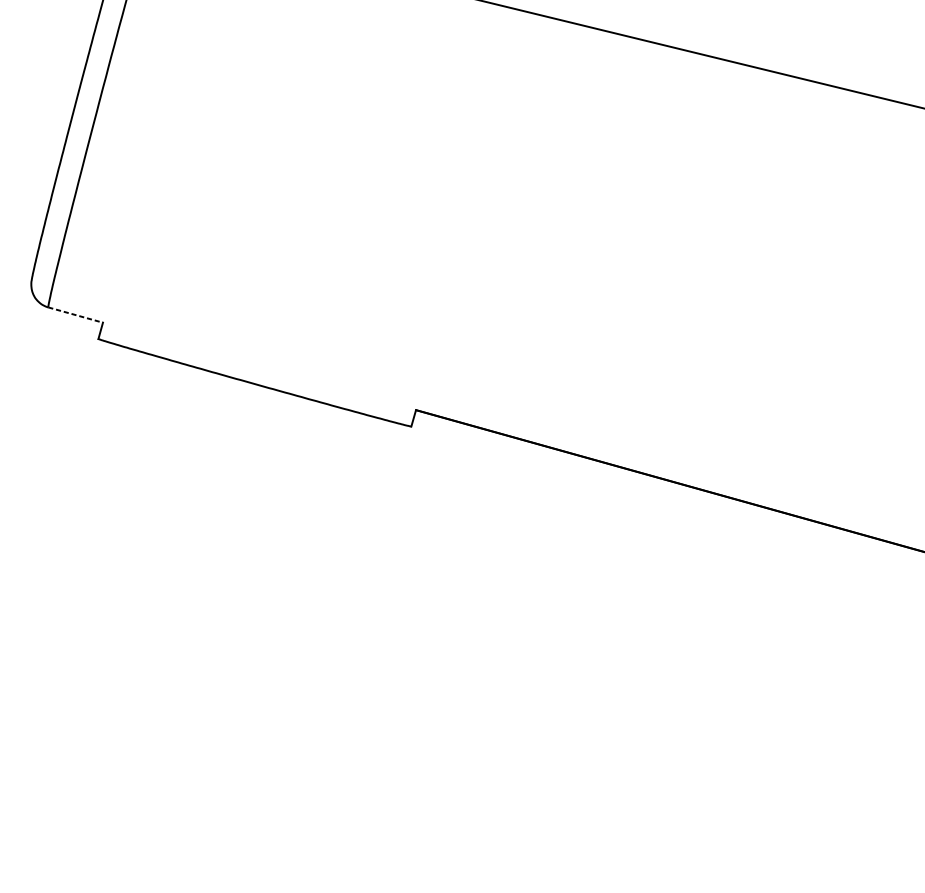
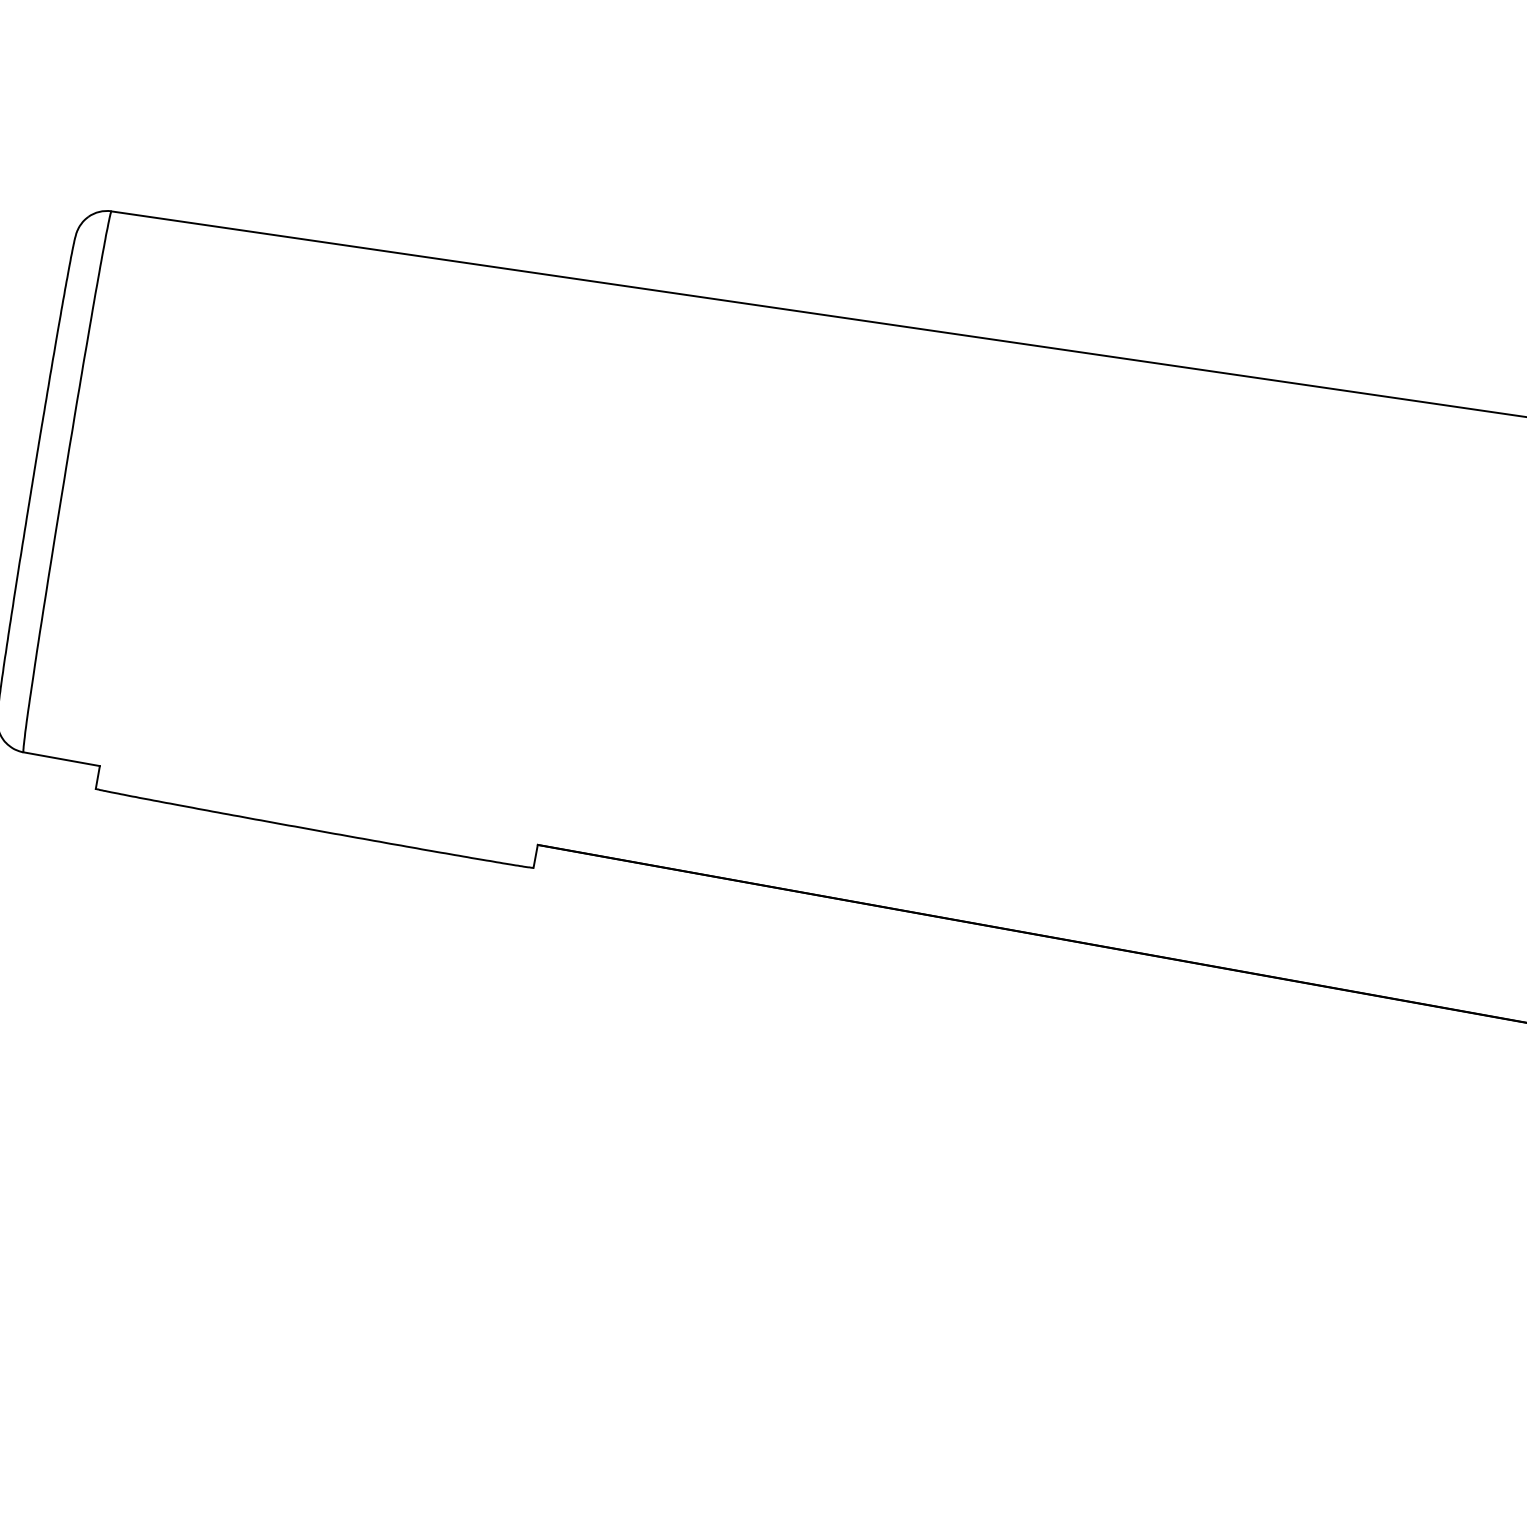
line: (75, 315) -> (61, 759), dashed -> solid

